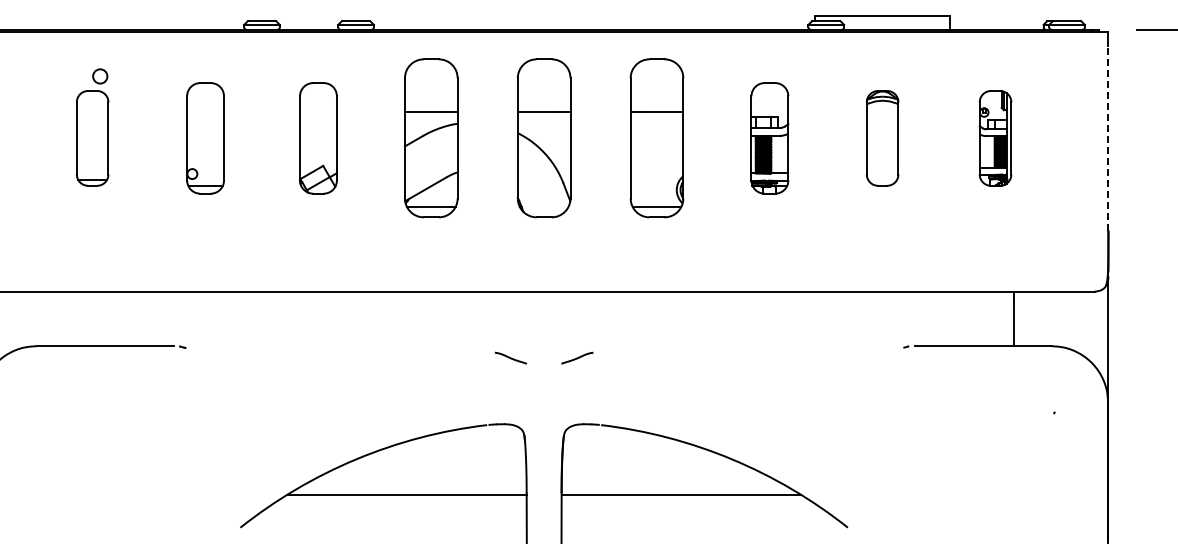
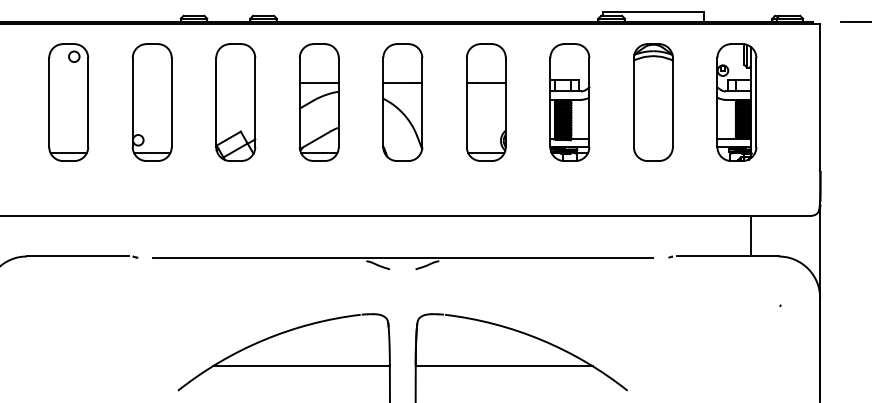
line: (1108, 137) -> (820, 101), dashed -> solid
part: (92, 138) -> (68, 102), size x1.67
part: (205, 138) -> (152, 102), size x1.43
part: (318, 138) -> (235, 102), size x1.43
part: (769, 138) -> (569, 102), size x1.43
part: (882, 138) -> (653, 102), size x1.67
part: (995, 138) -> (736, 102), size x1.67
line: (543, 348) -> (402, 258), added

